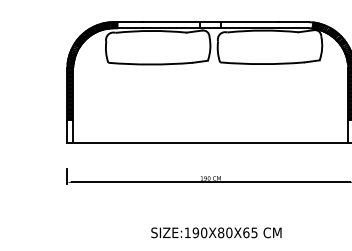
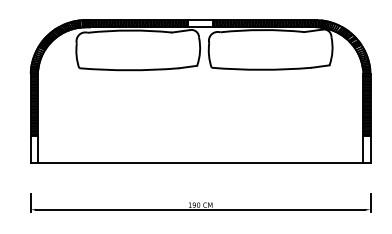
hatch: (158, 25) -> (138, 24), added
hatch: (266, 25) -> (266, 24), added

